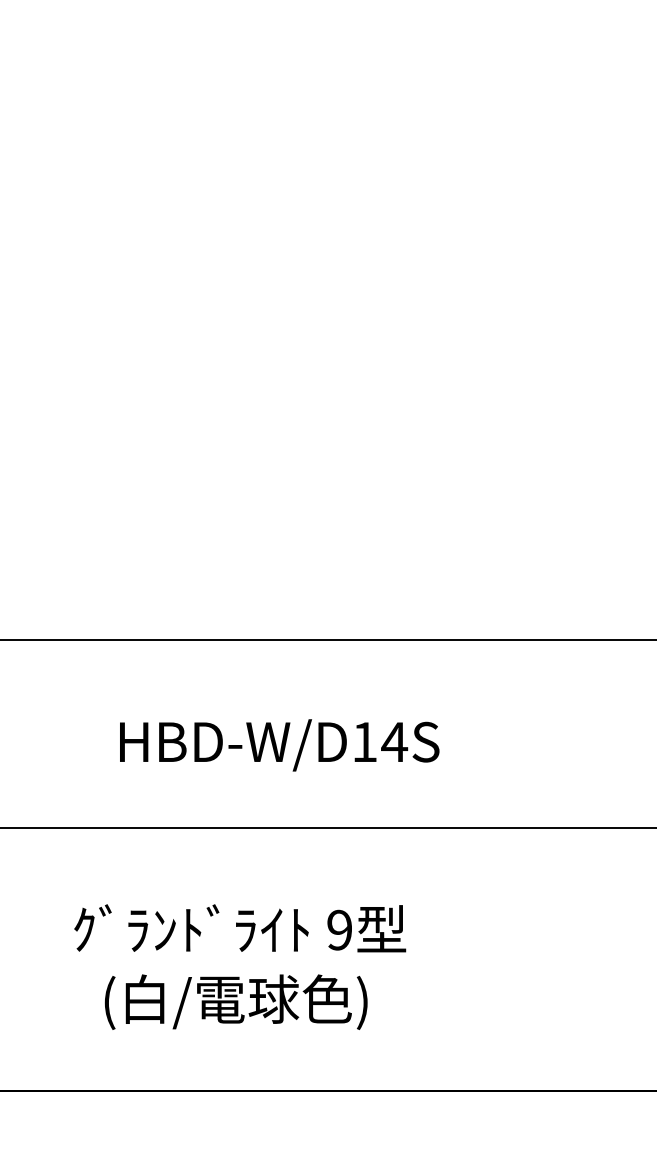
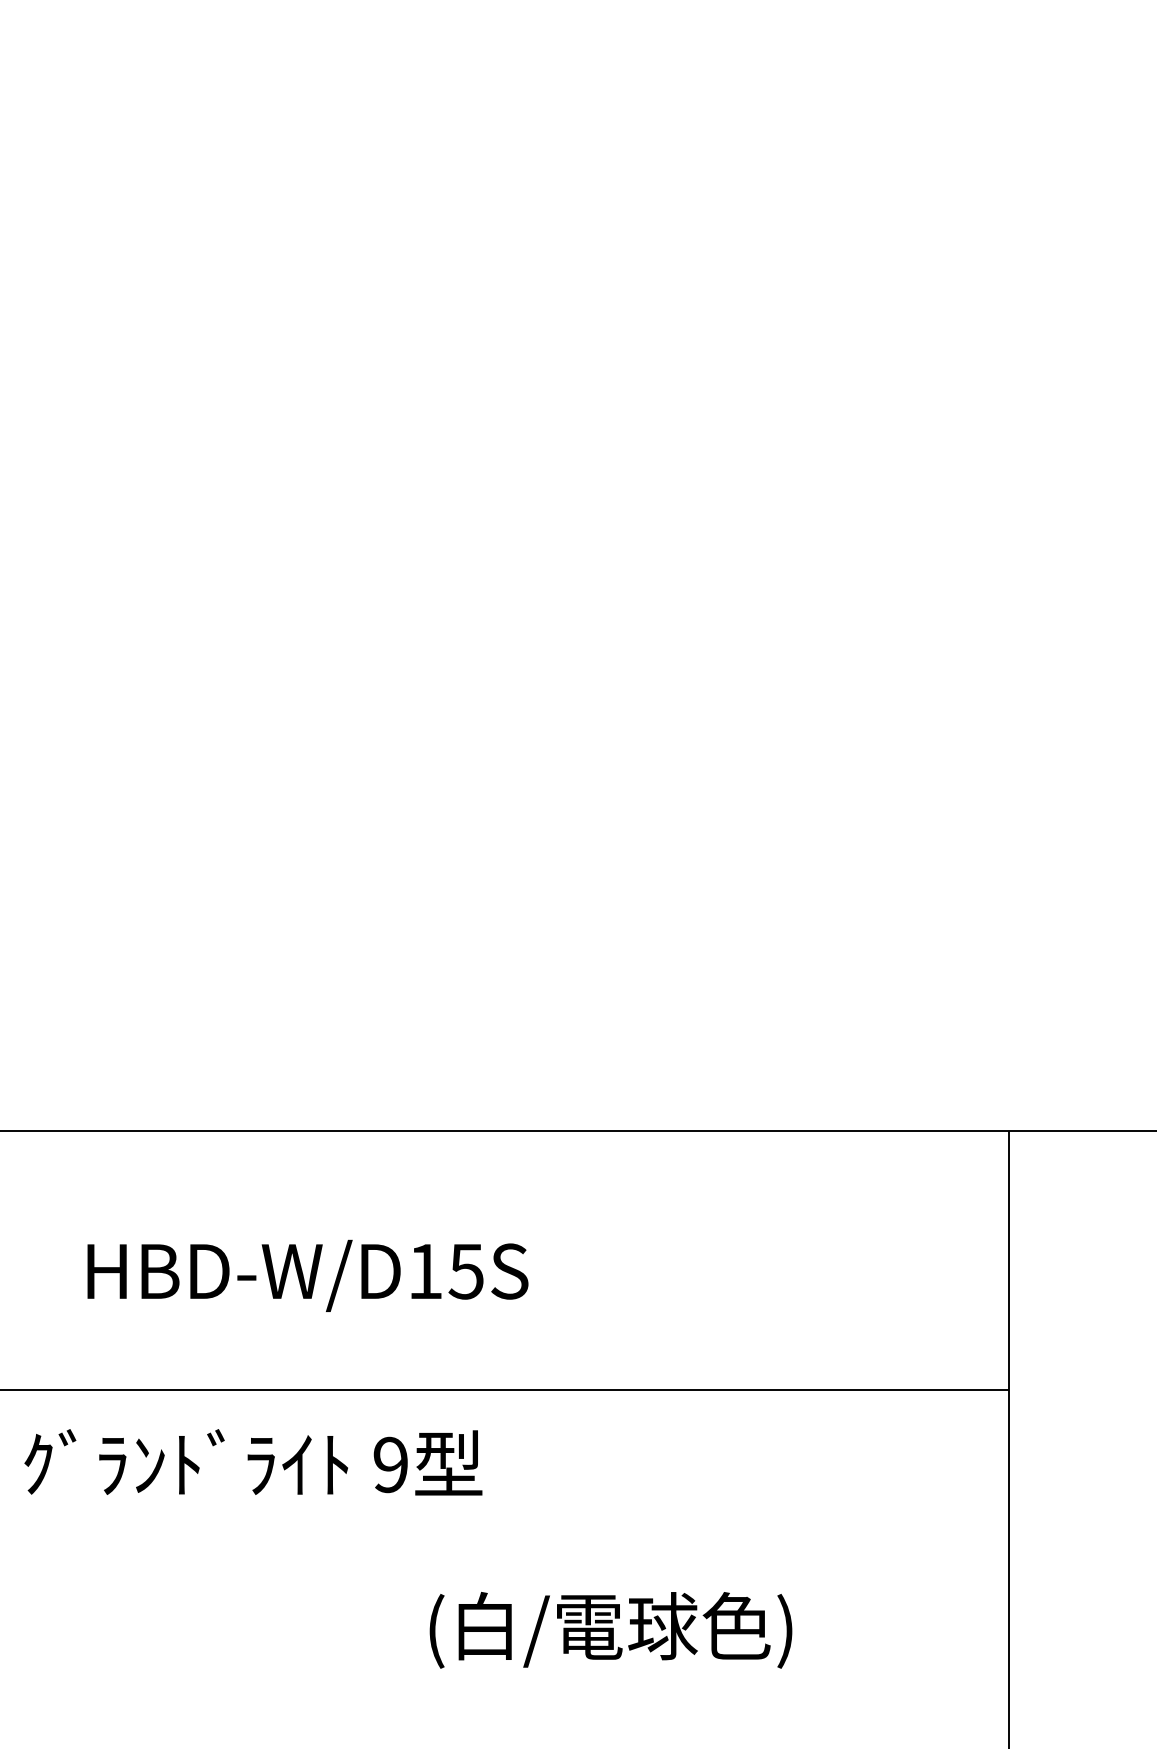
text: (394, 742) -> (466, 1271), HBD-W/D14S -> HBD-W/D15S
text: (240, 928) -> (253, 1462), moved
text: (235, 1002) -> (610, 1630), moved

